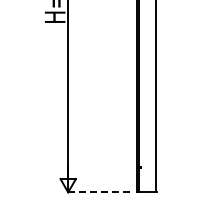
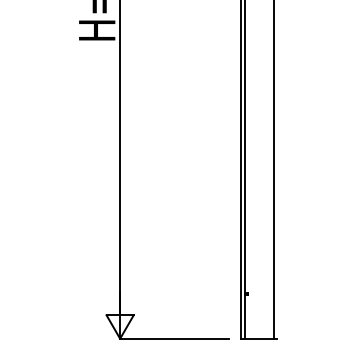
line: (98, 192) -> (173, 339), dashed -> solid

